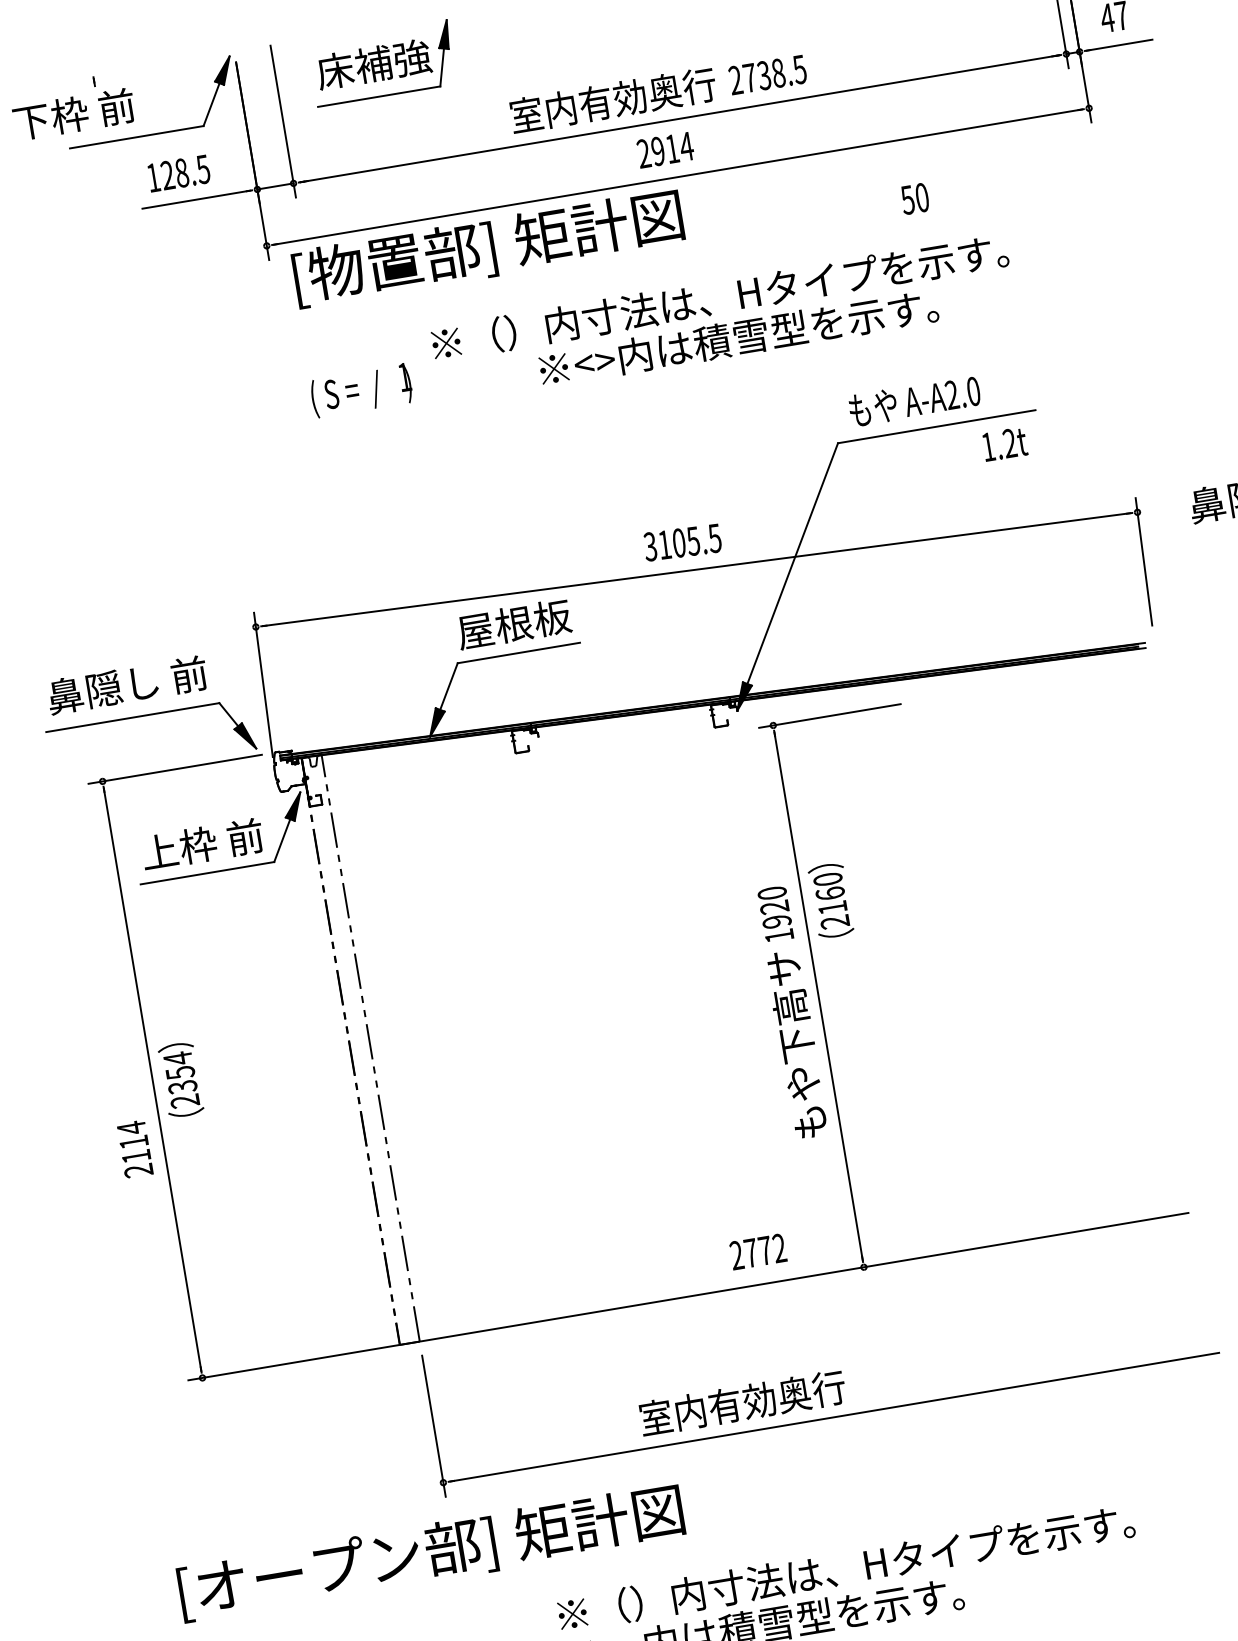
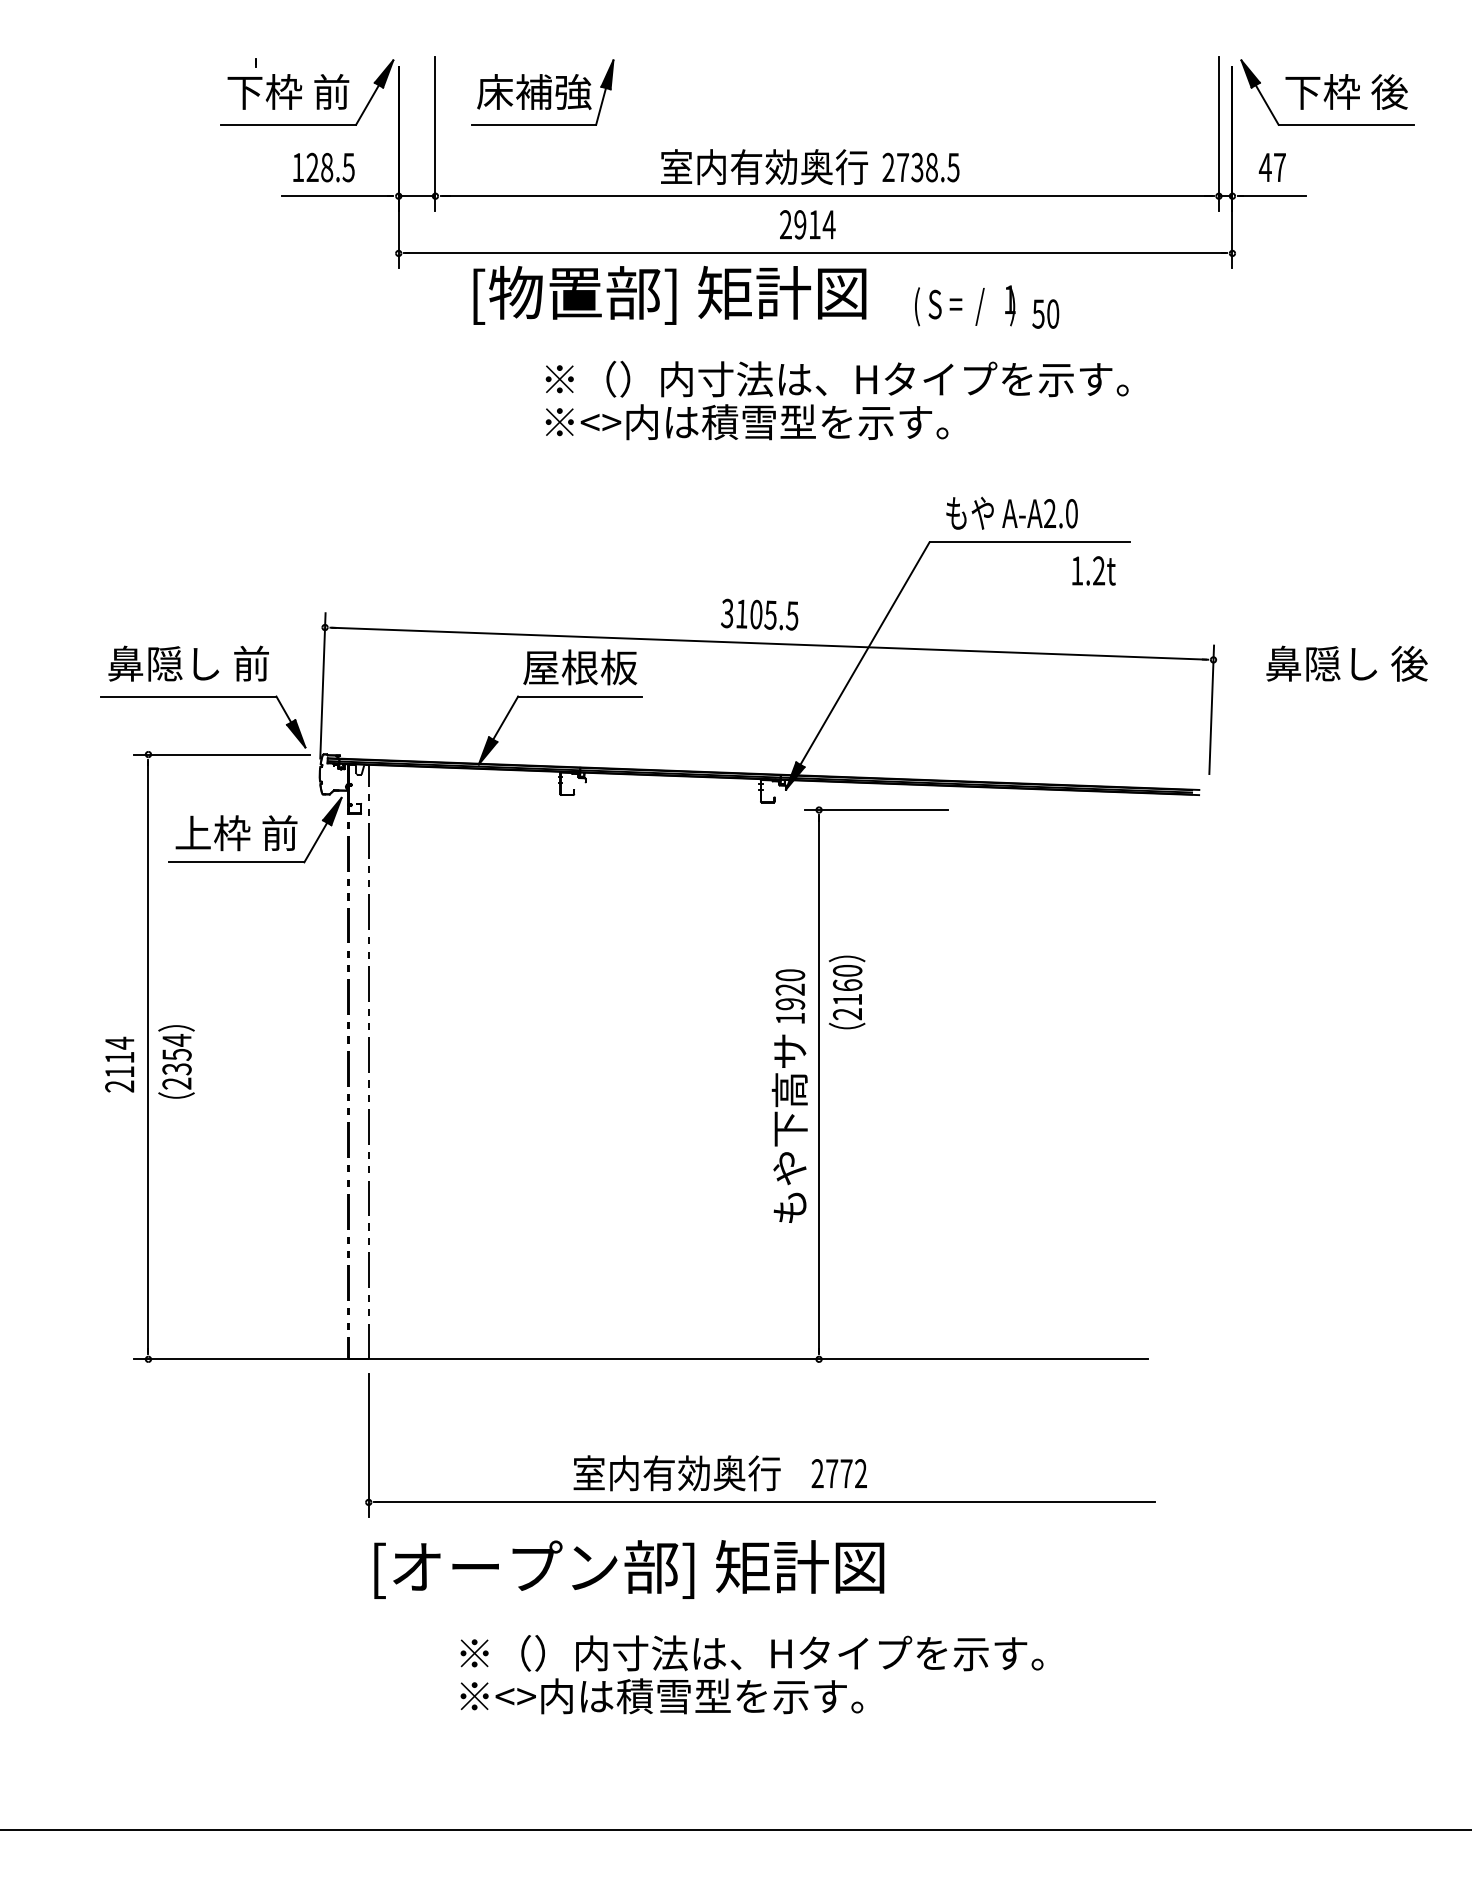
text: (74, 113) -> (288, 91), moved
text: (488, 248) -> (669, 295), moved
text: (738, 338) -> (746, 422), moved
text: (361, 390) -> (965, 305), moved
text: (134, 1149) -> (119, 1064), moved
text: (757, 1251) -> (838, 1473), moved
text: (431, 1552) -> (629, 1569), moved

